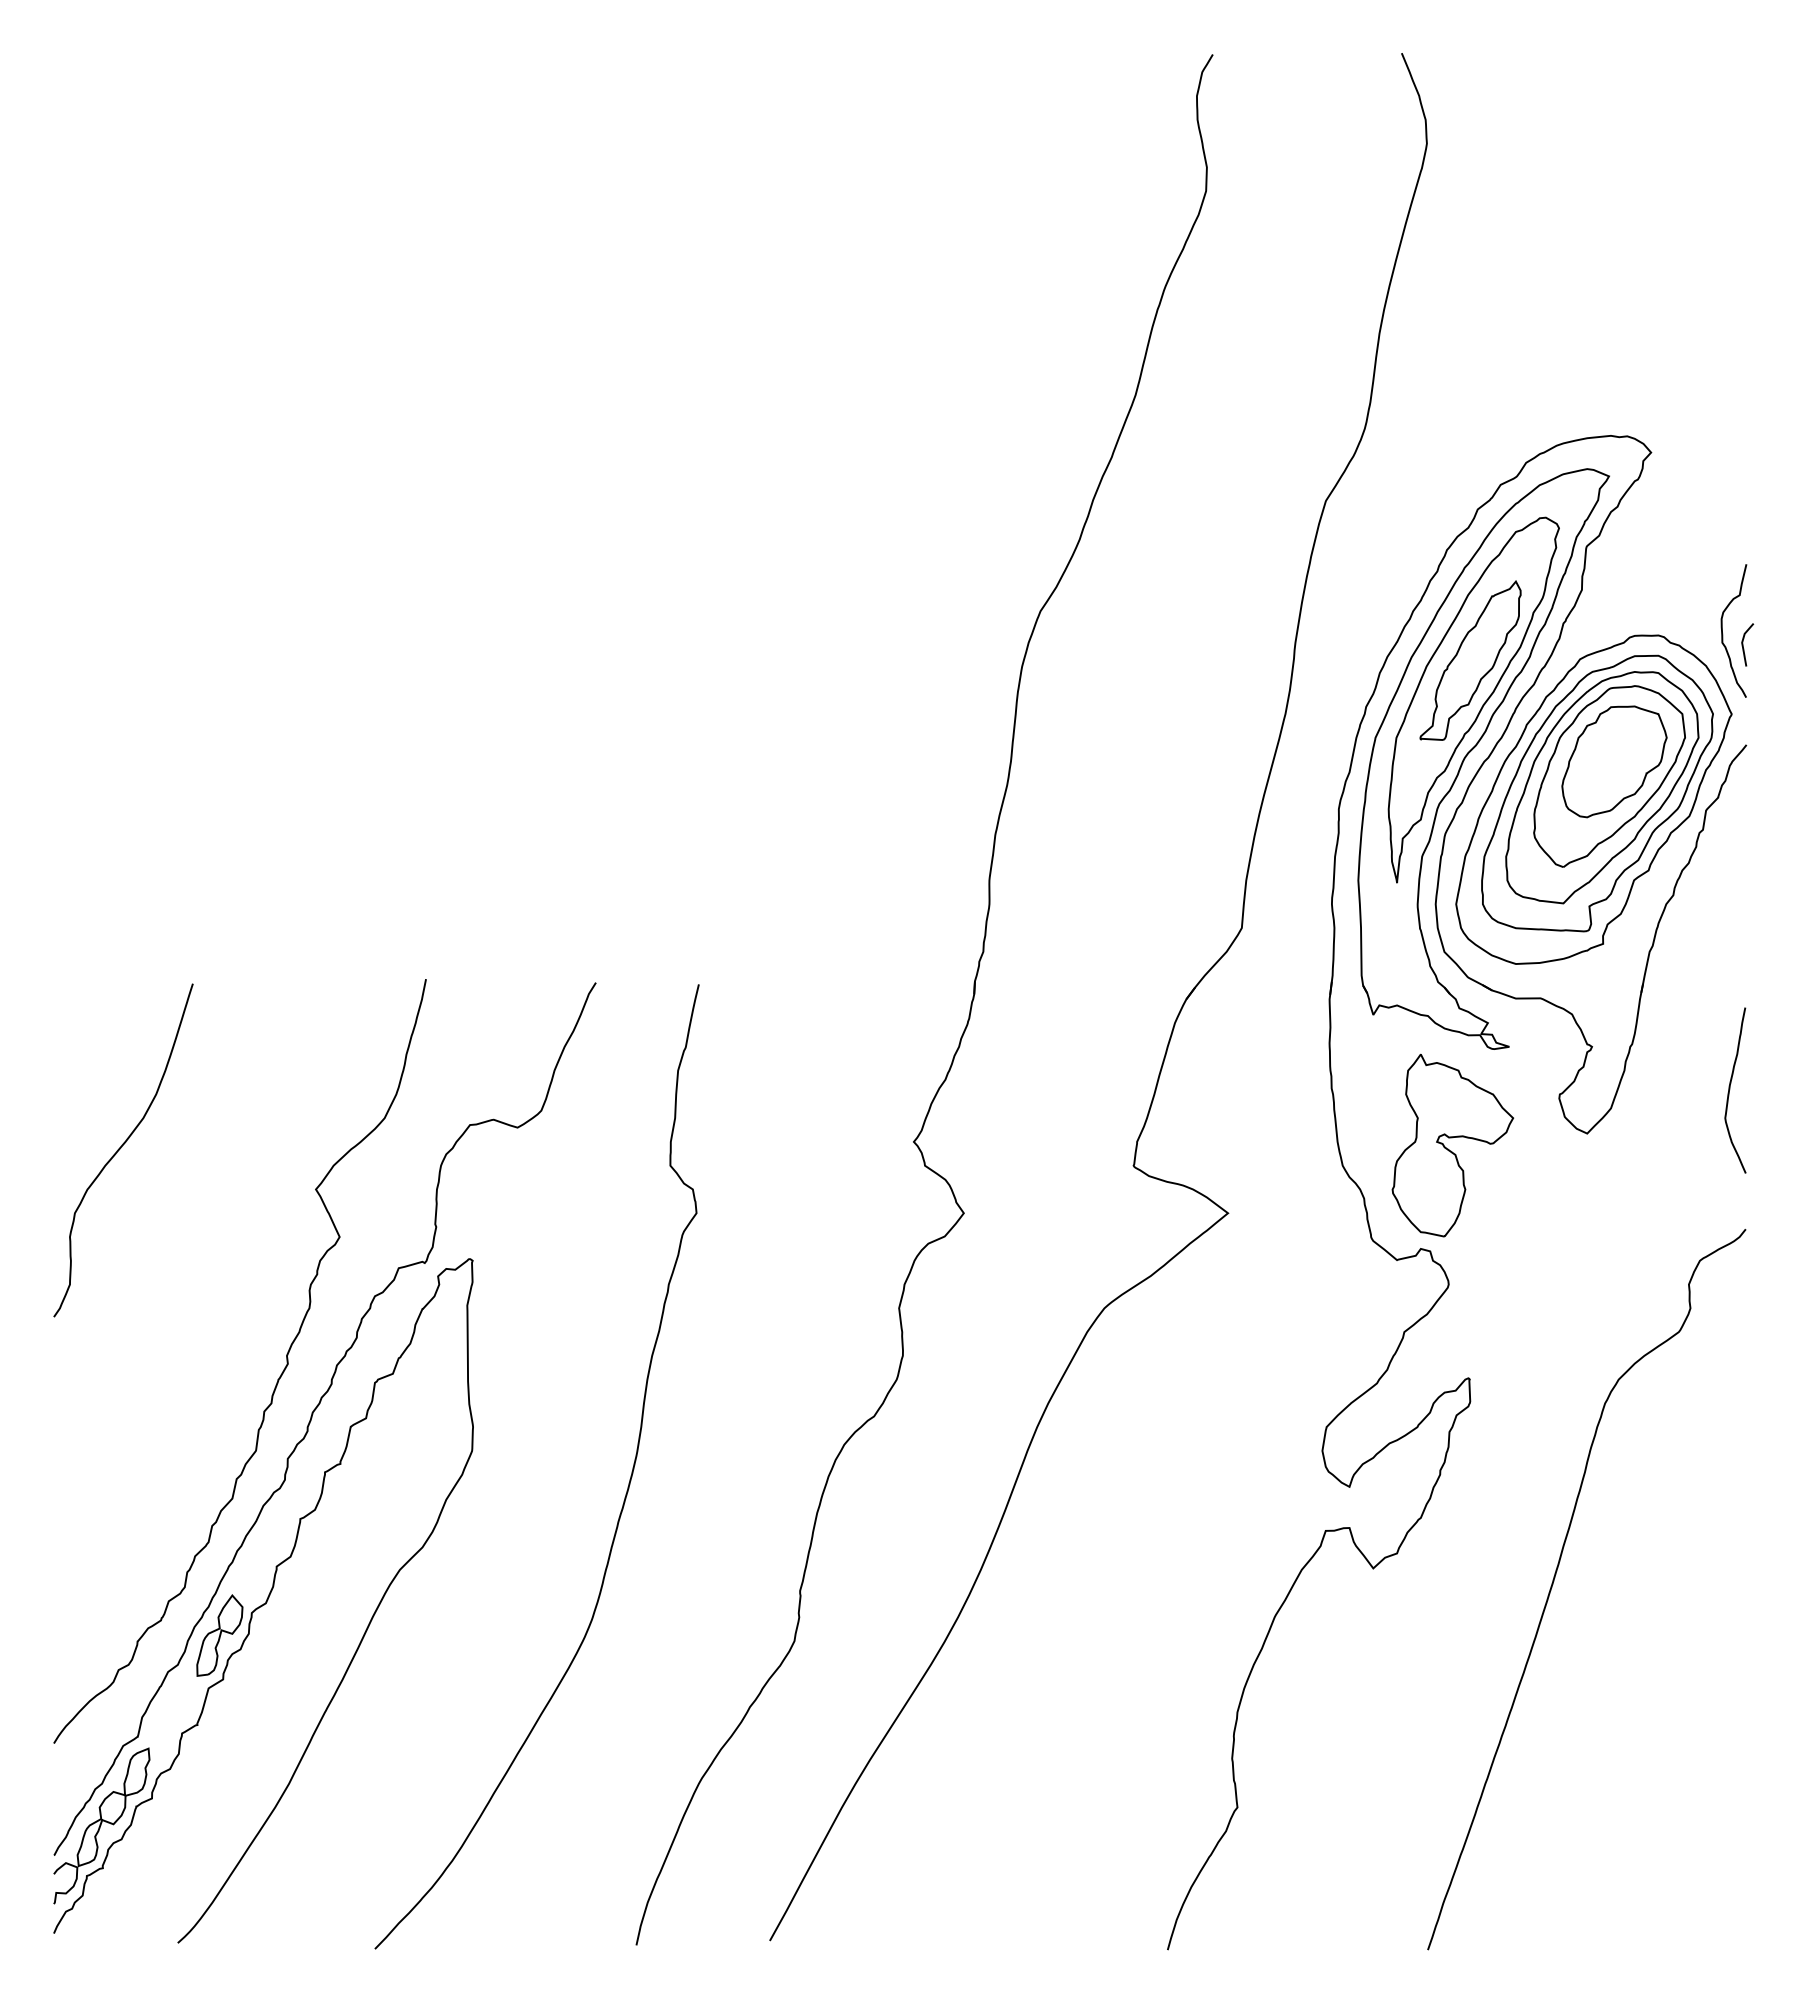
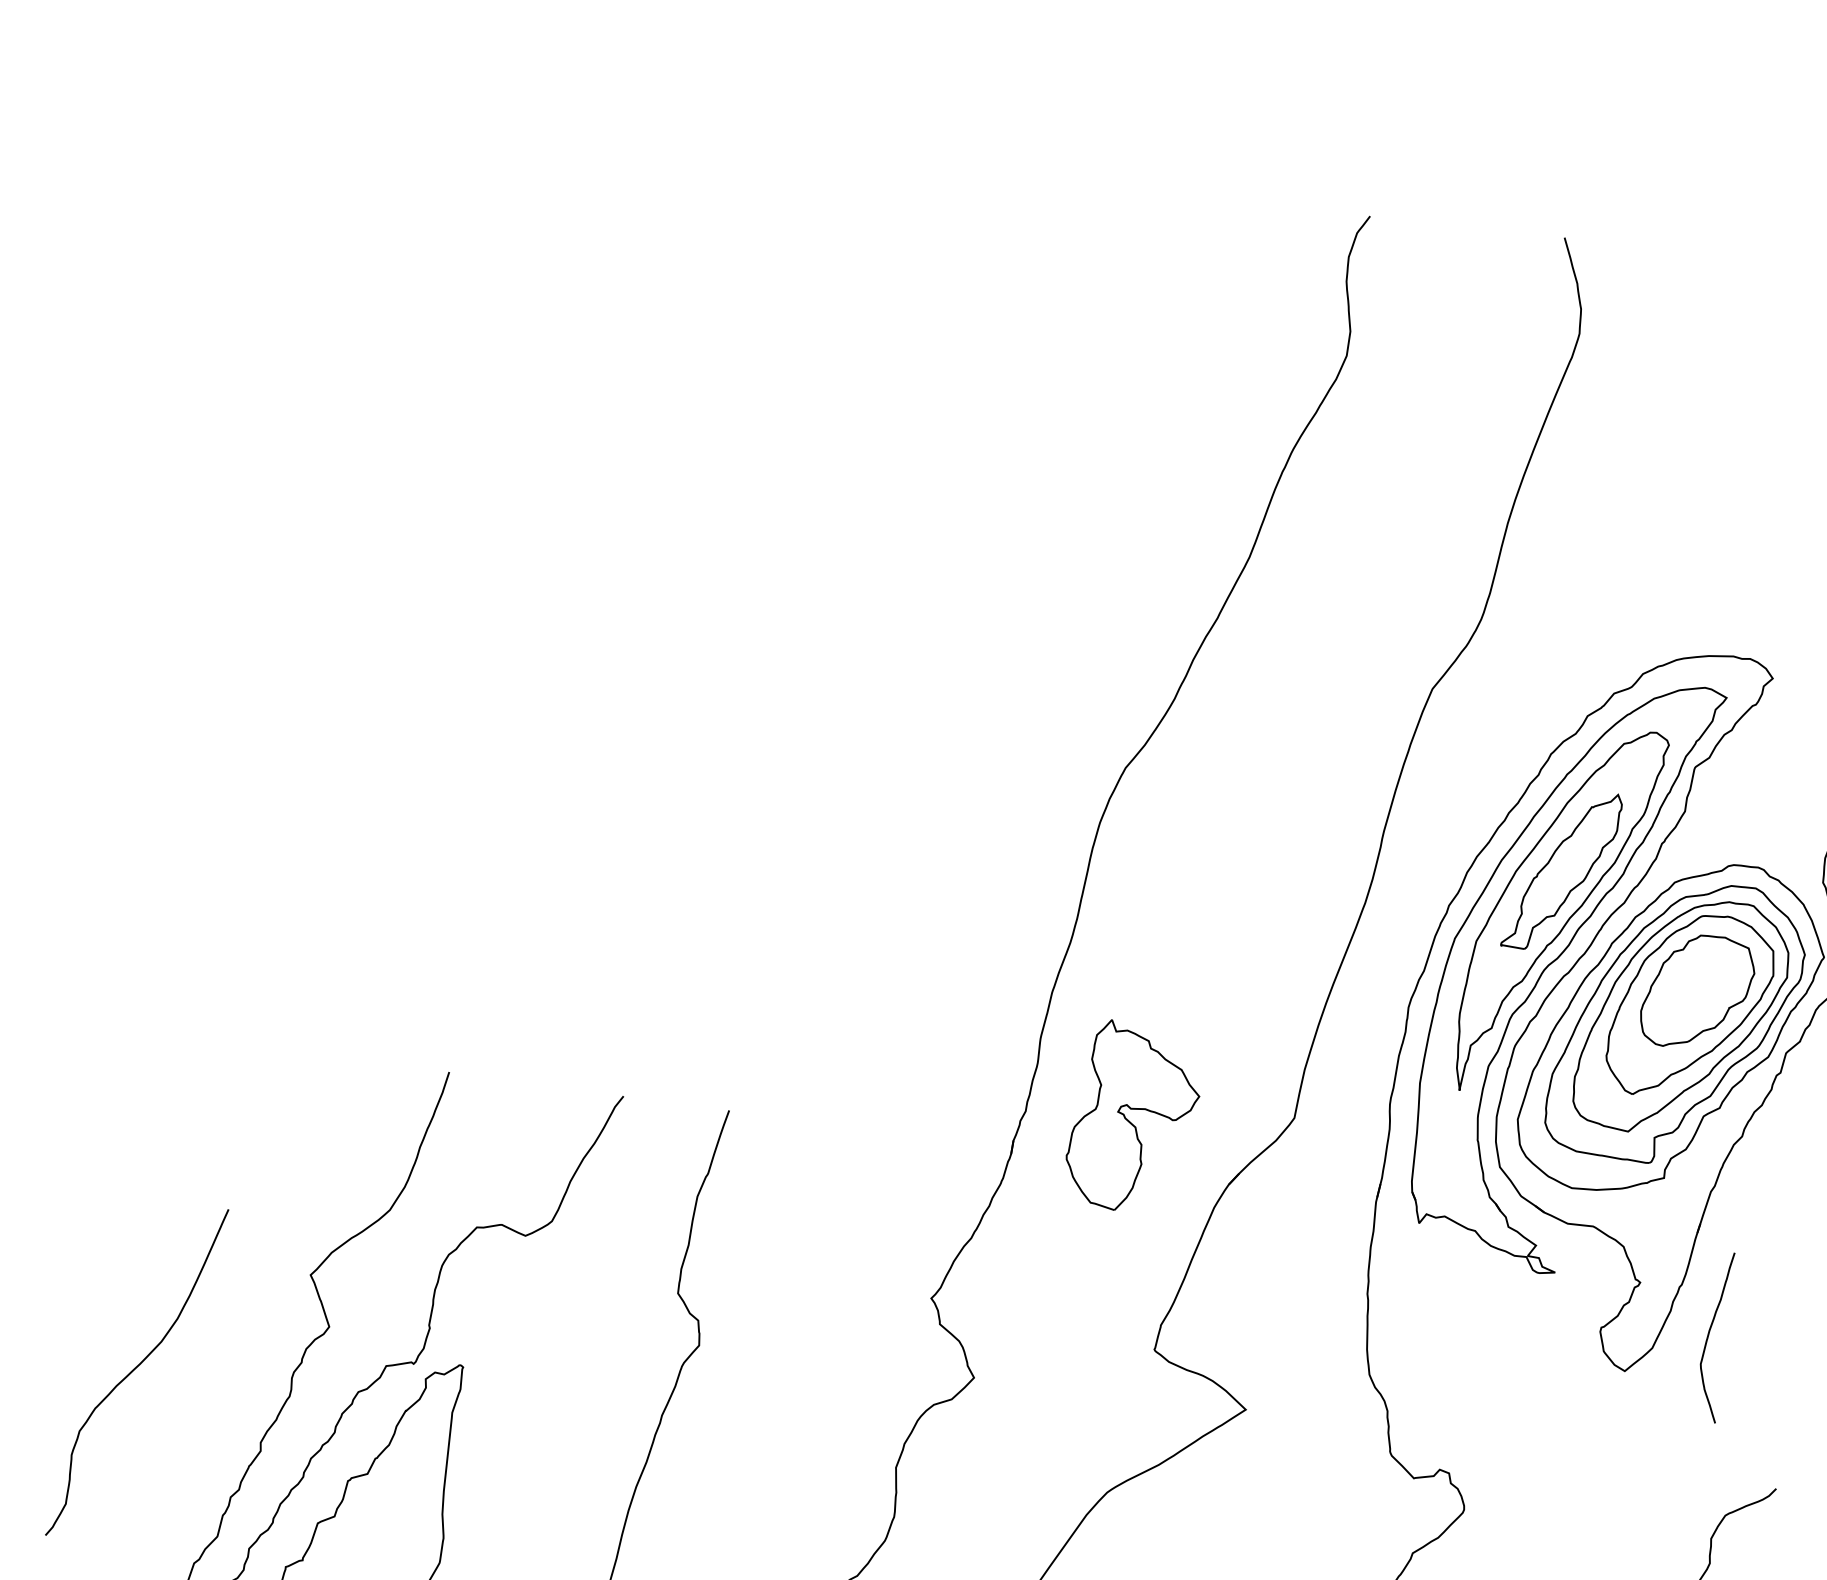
curve: (1730, 1089) -> (1709, 1335), moved
part: (1452, 1145) -> (1133, 1117), moved
curve: (121, 1148) -> (135, 1370), moved

